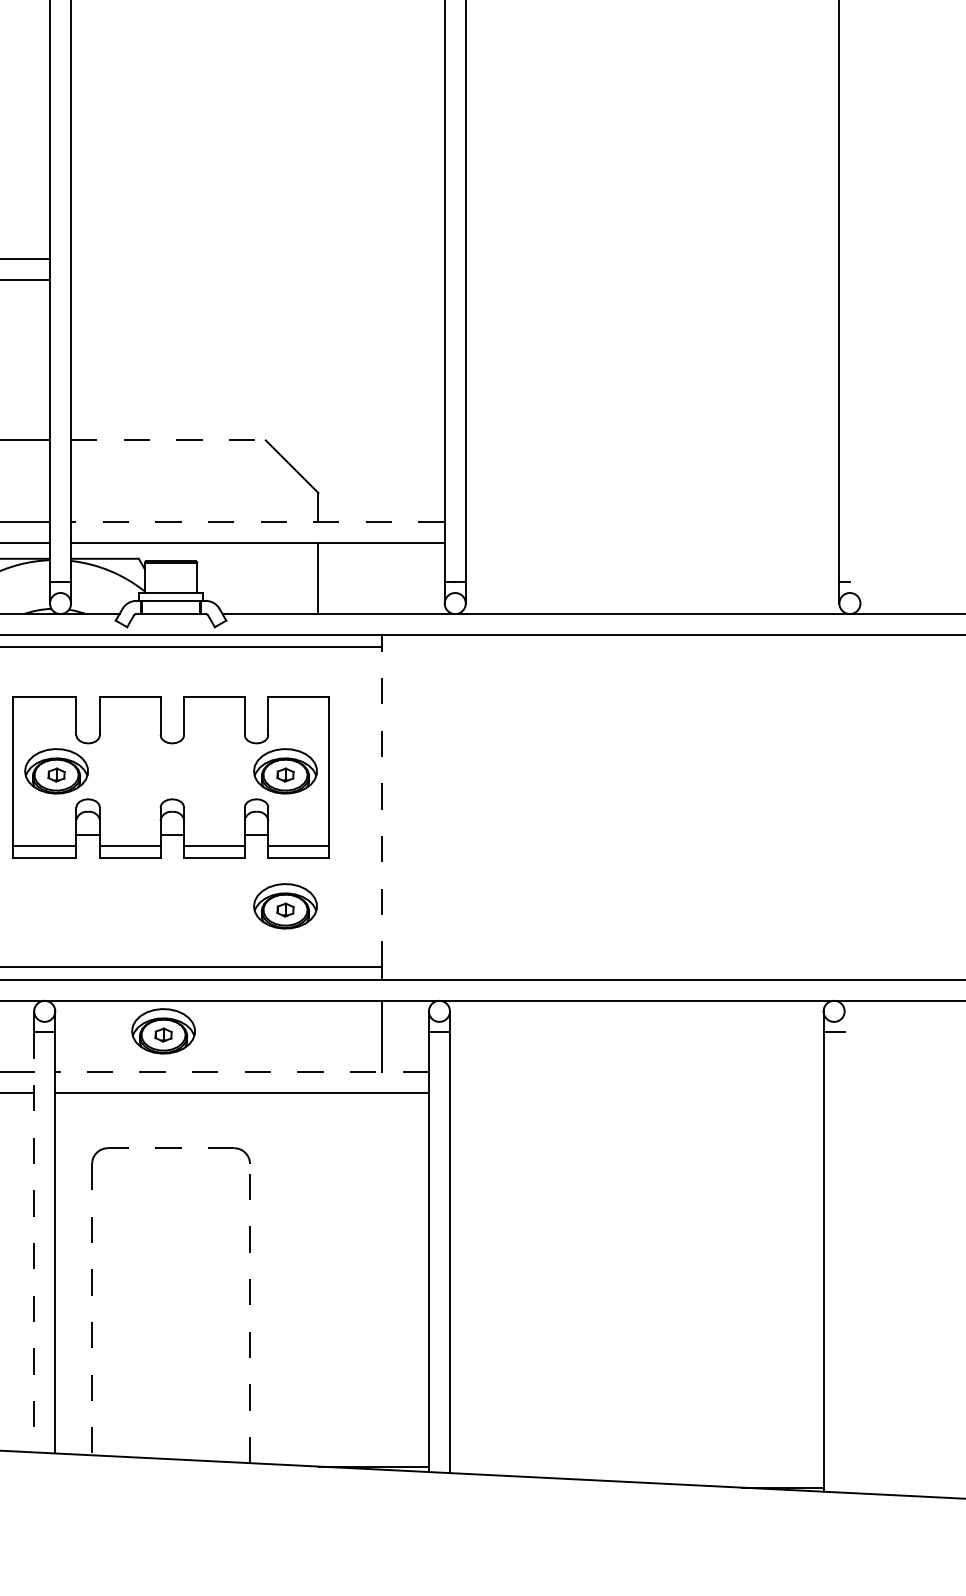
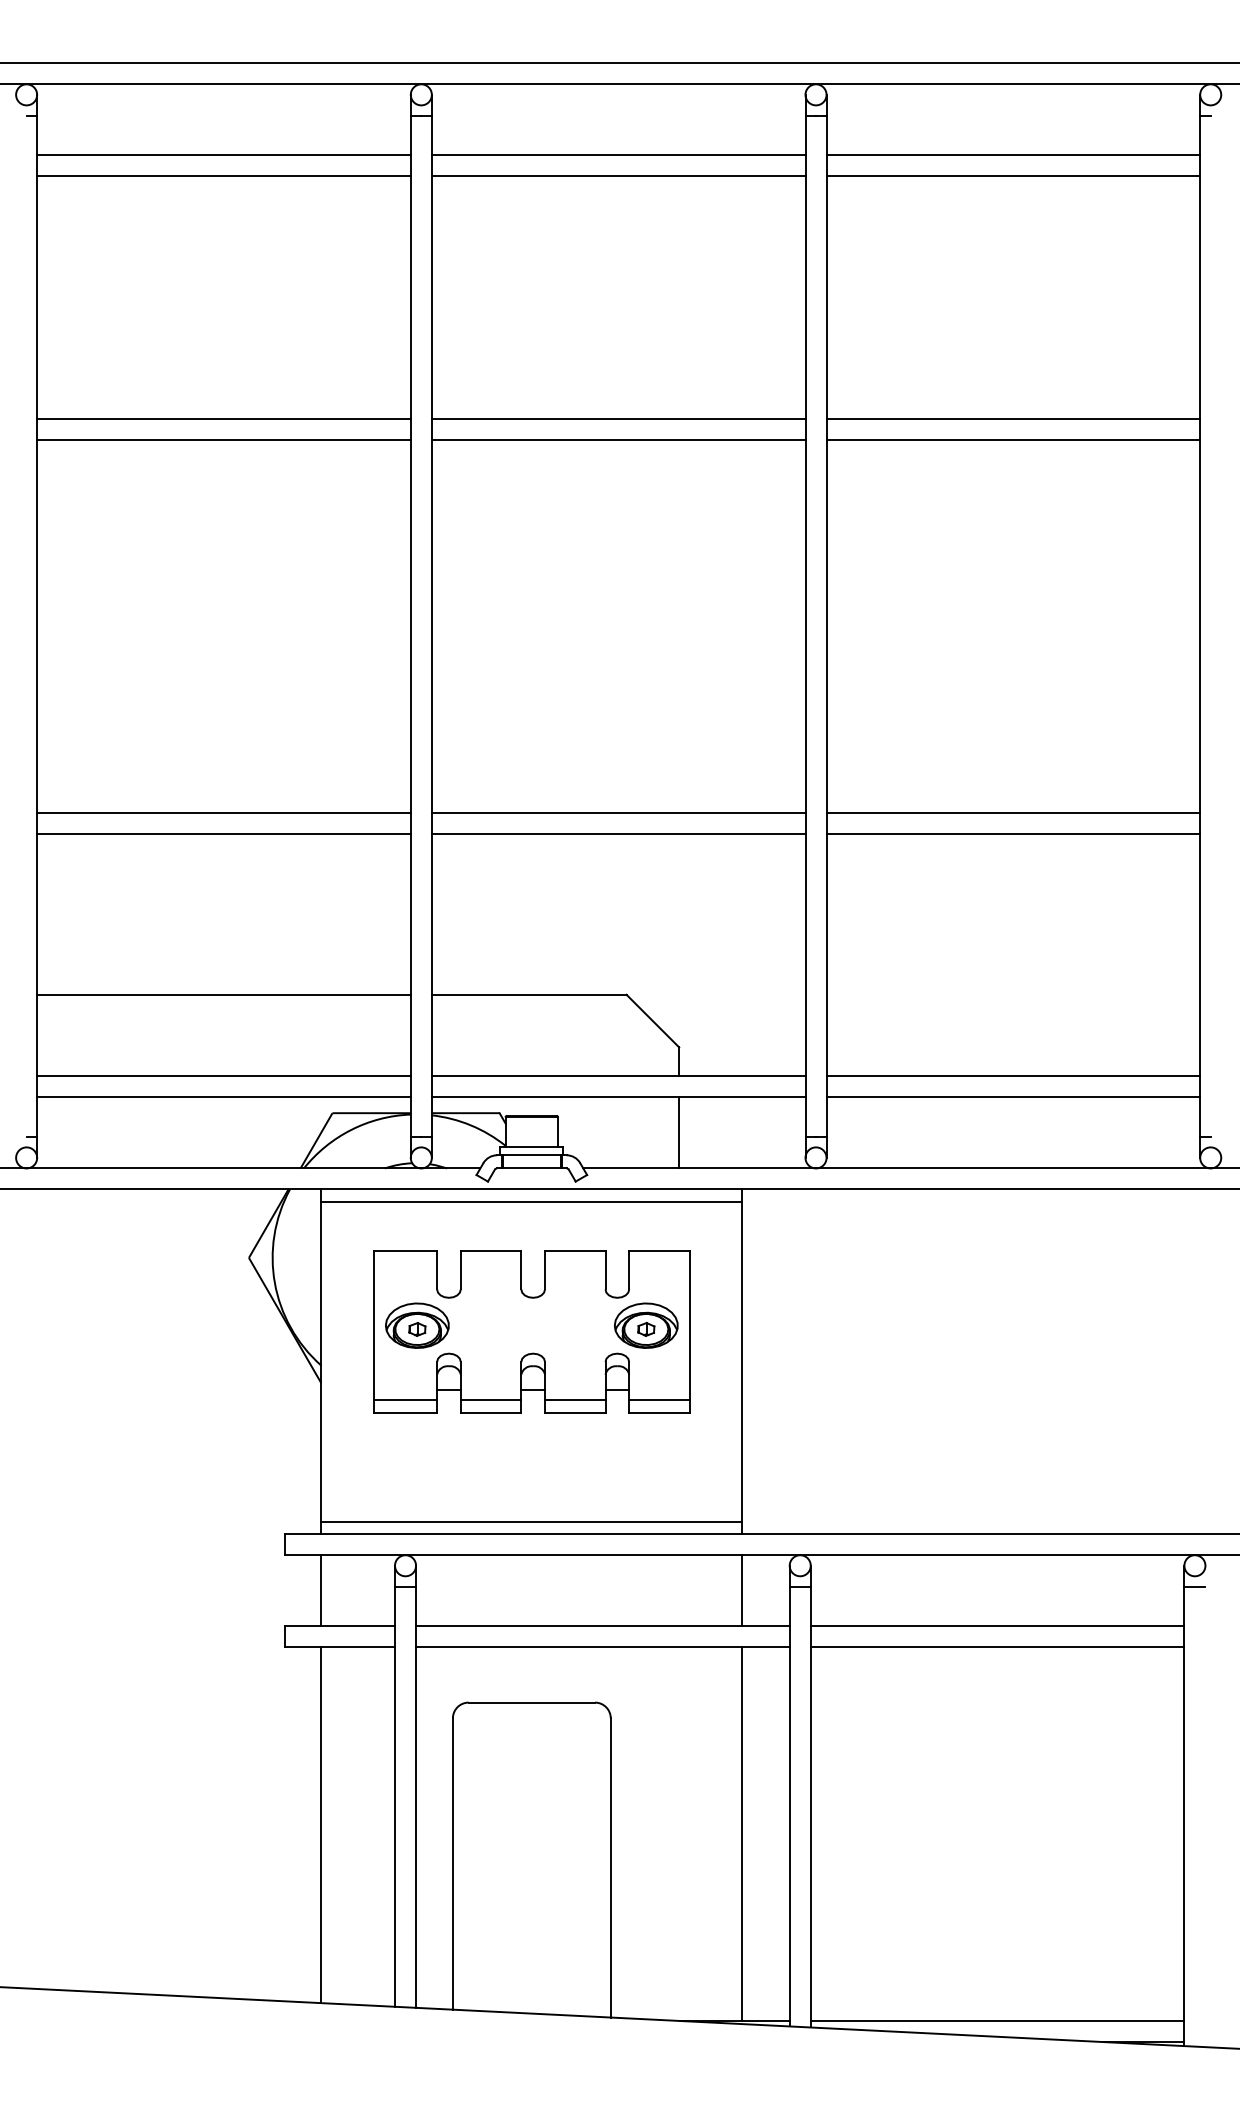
line: (257, 259) -> (618, 813), added
line: (652, 259) -> (1013, 813), added
line: (257, 280) -> (618, 834), added
line: (652, 280) -> (1013, 834), added
line: (168, 440) -> (529, 994), dashed -> solid
line: (257, 522) -> (618, 1076), dashed -> solid
line: (652, 522) -> (1013, 1076), added
line: (652, 543) -> (1013, 1097), added
line: (381, 807) -> (742, 1361), dashed -> solid
part: (285, 906) -> (646, 1460), removed
part: (163, 1031) -> (524, 1585), removed
line: (241, 1072) -> (602, 1626), dashed -> solid
line: (636, 1072) -> (997, 1626), added
line: (636, 1093) -> (997, 1647), added
line: (170, 1148) -> (531, 1702), dashed -> solid
line: (34, 1242) -> (395, 1796), dashed -> solid
line: (381, 1279) -> (742, 1833), added
line: (91, 1310) -> (452, 1864), dashed -> solid
line: (249, 1313) -> (610, 1867), dashed -> solid
line: (636, 1466) -> (997, 2020), added

